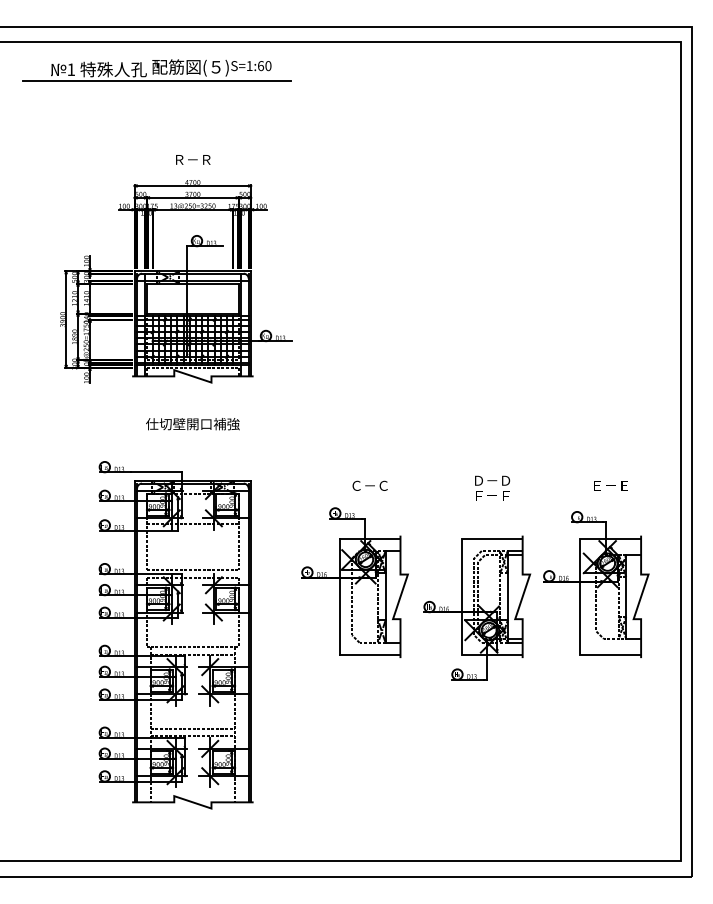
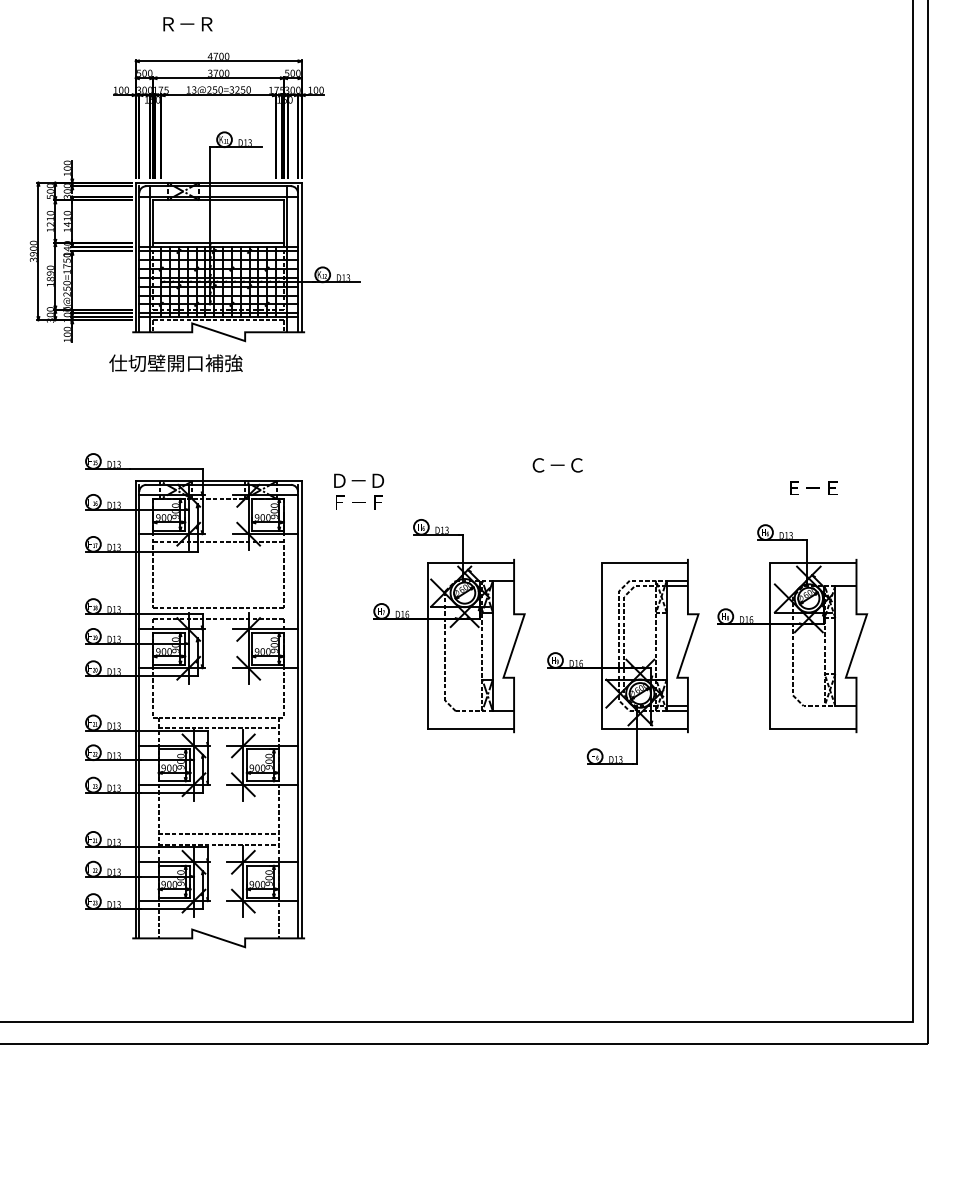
text: (193, 159) -> (188, 23), moved
text: (192, 424) -> (175, 363), moved
text: (369, 485) -> (556, 464), moved
text: (492, 487) -> (359, 490), moved

